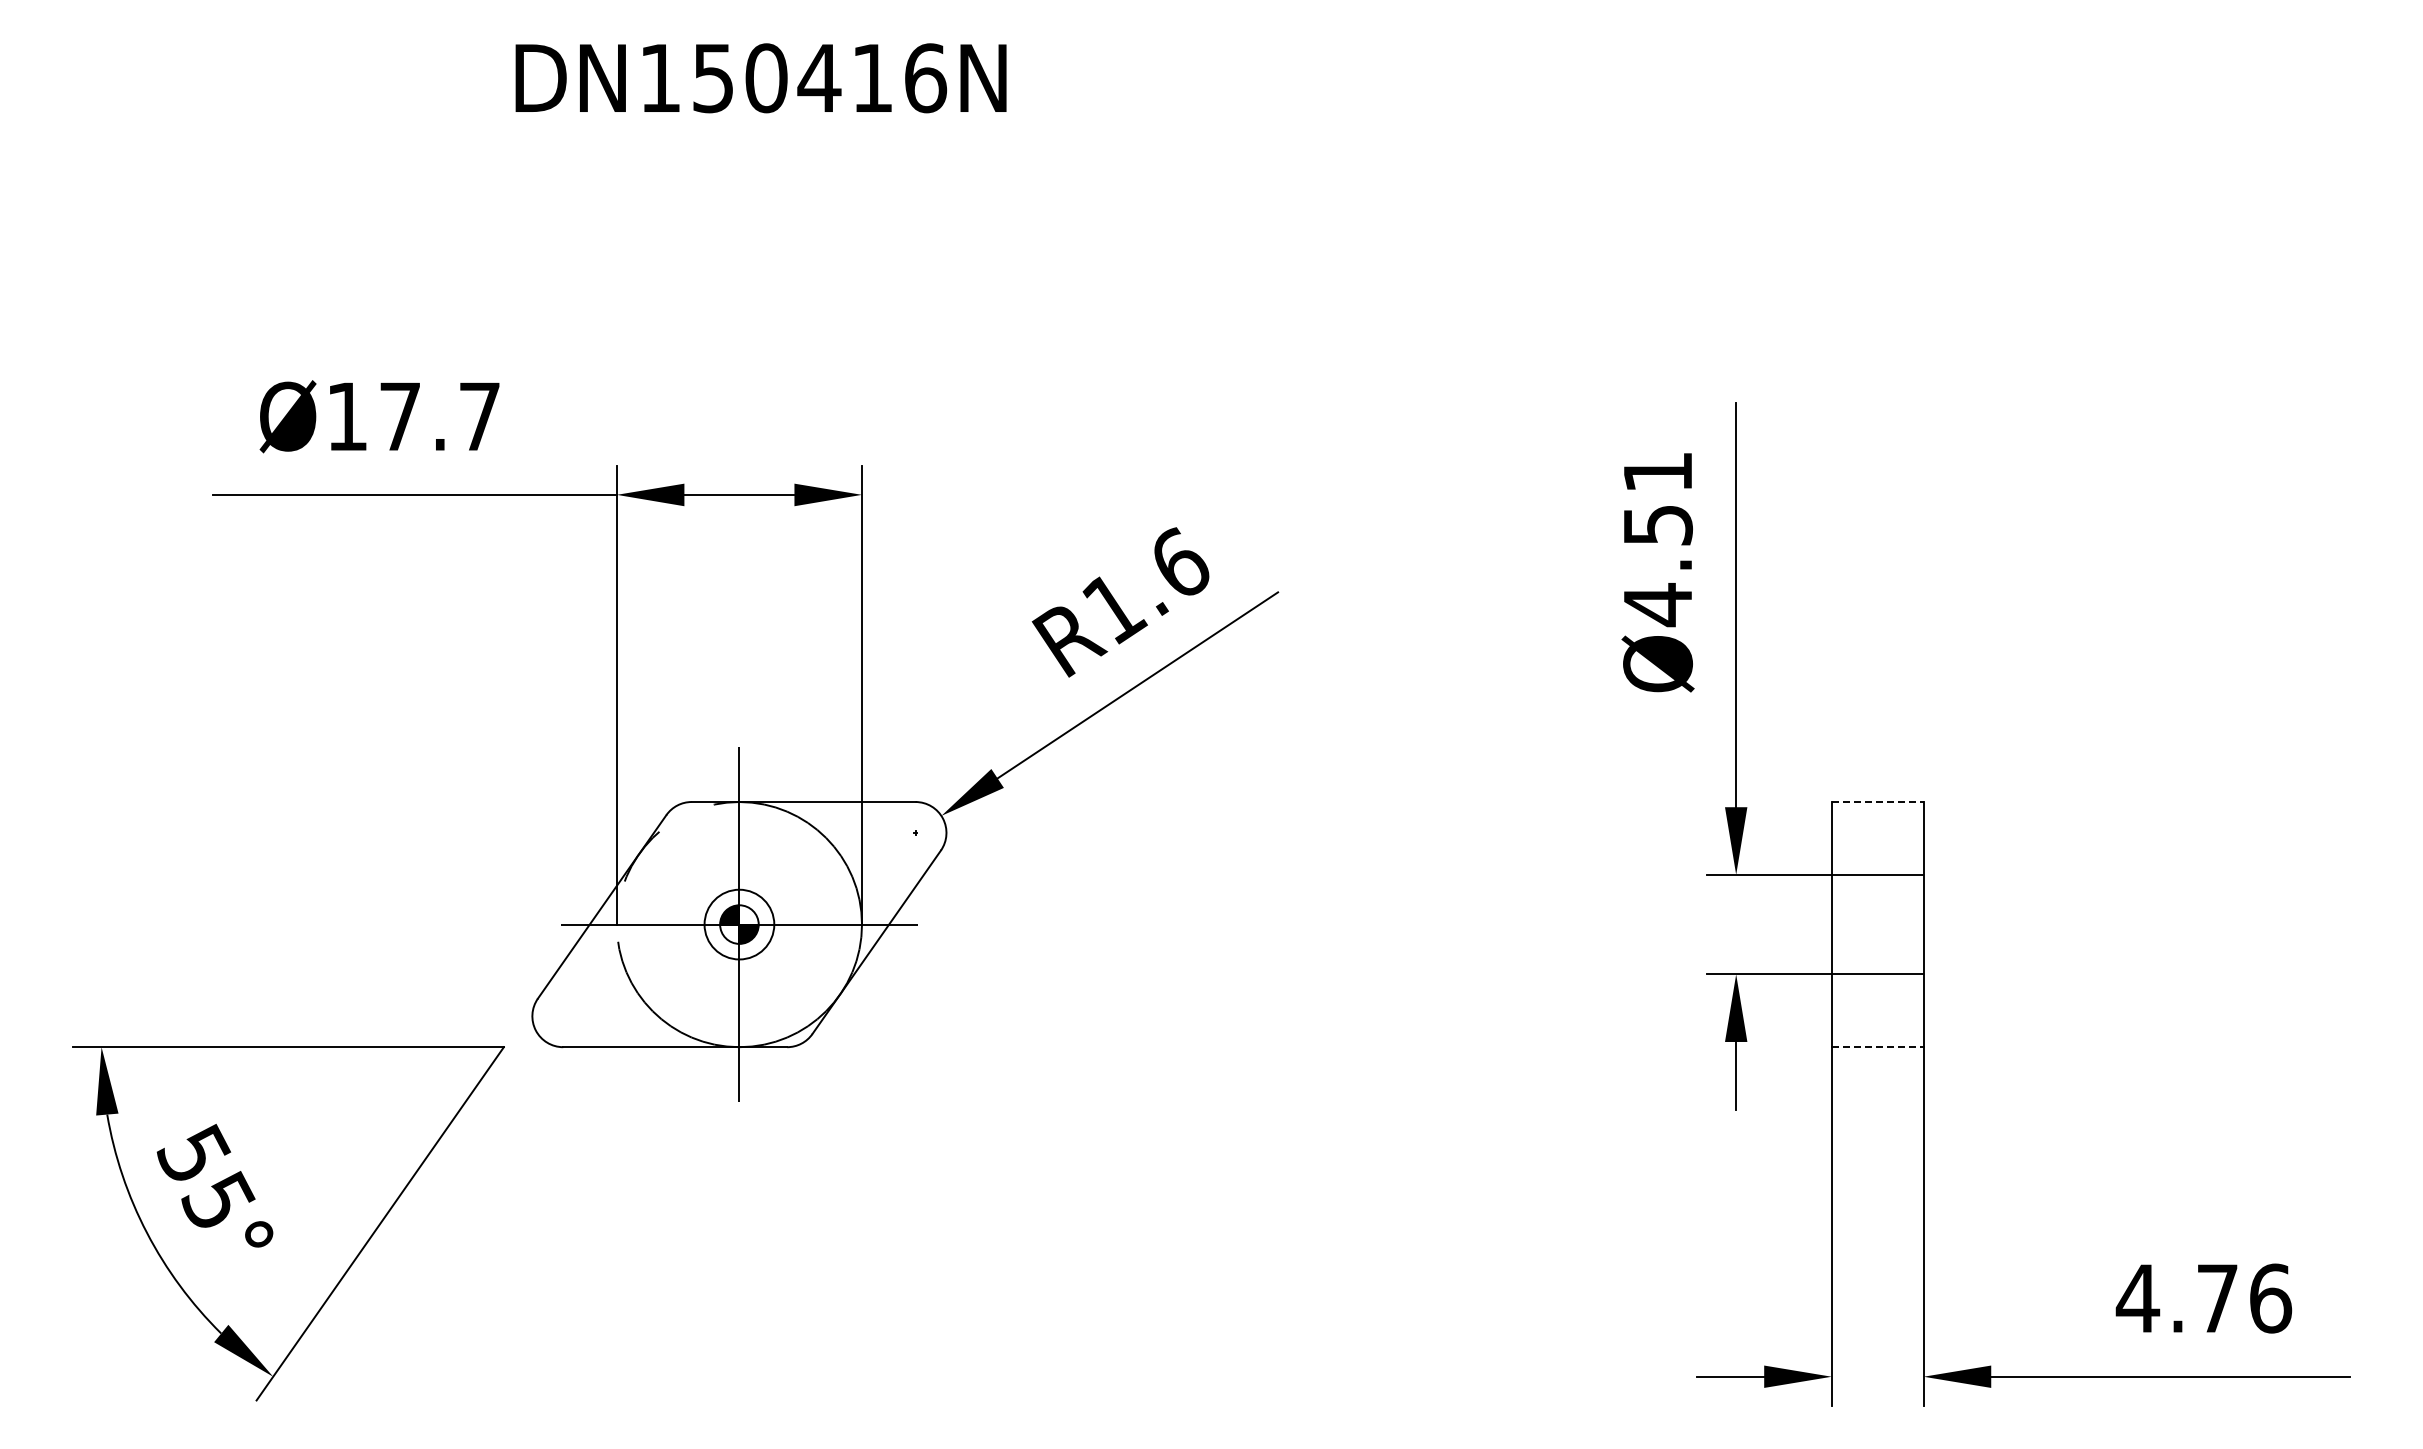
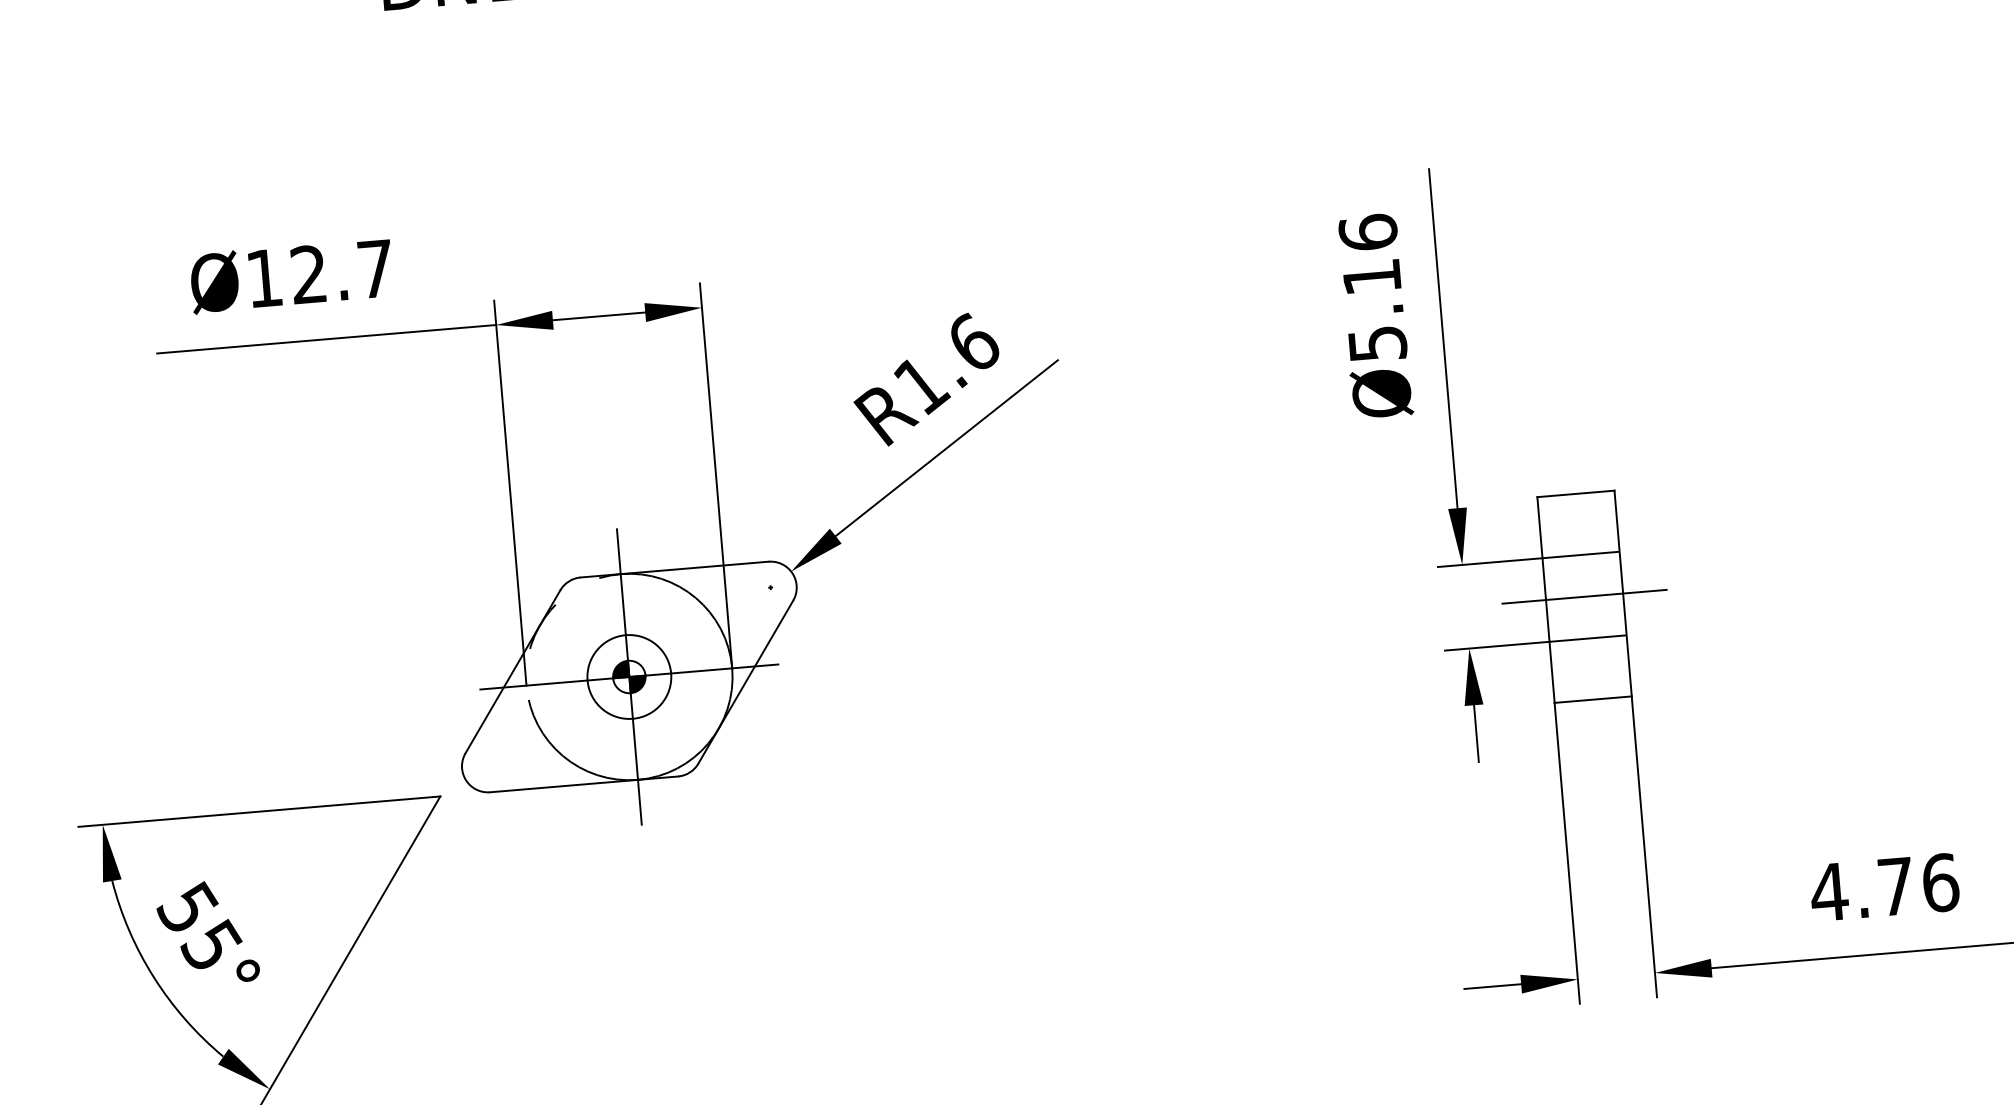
text: (399, 415) -> (308, 273), Ø17.7 -> Ø12.7
text: (1657, 539) -> (1372, 289), Ø4.51 -> Ø5.16
line: (1877, 802) -> (1575, 494), dashed -> solid
circle: (739, 924) -> (629, 676), size x1.43
line: (1877, 924) -> (1584, 596), added
line: (1877, 1047) -> (1593, 699), dashed -> solid

